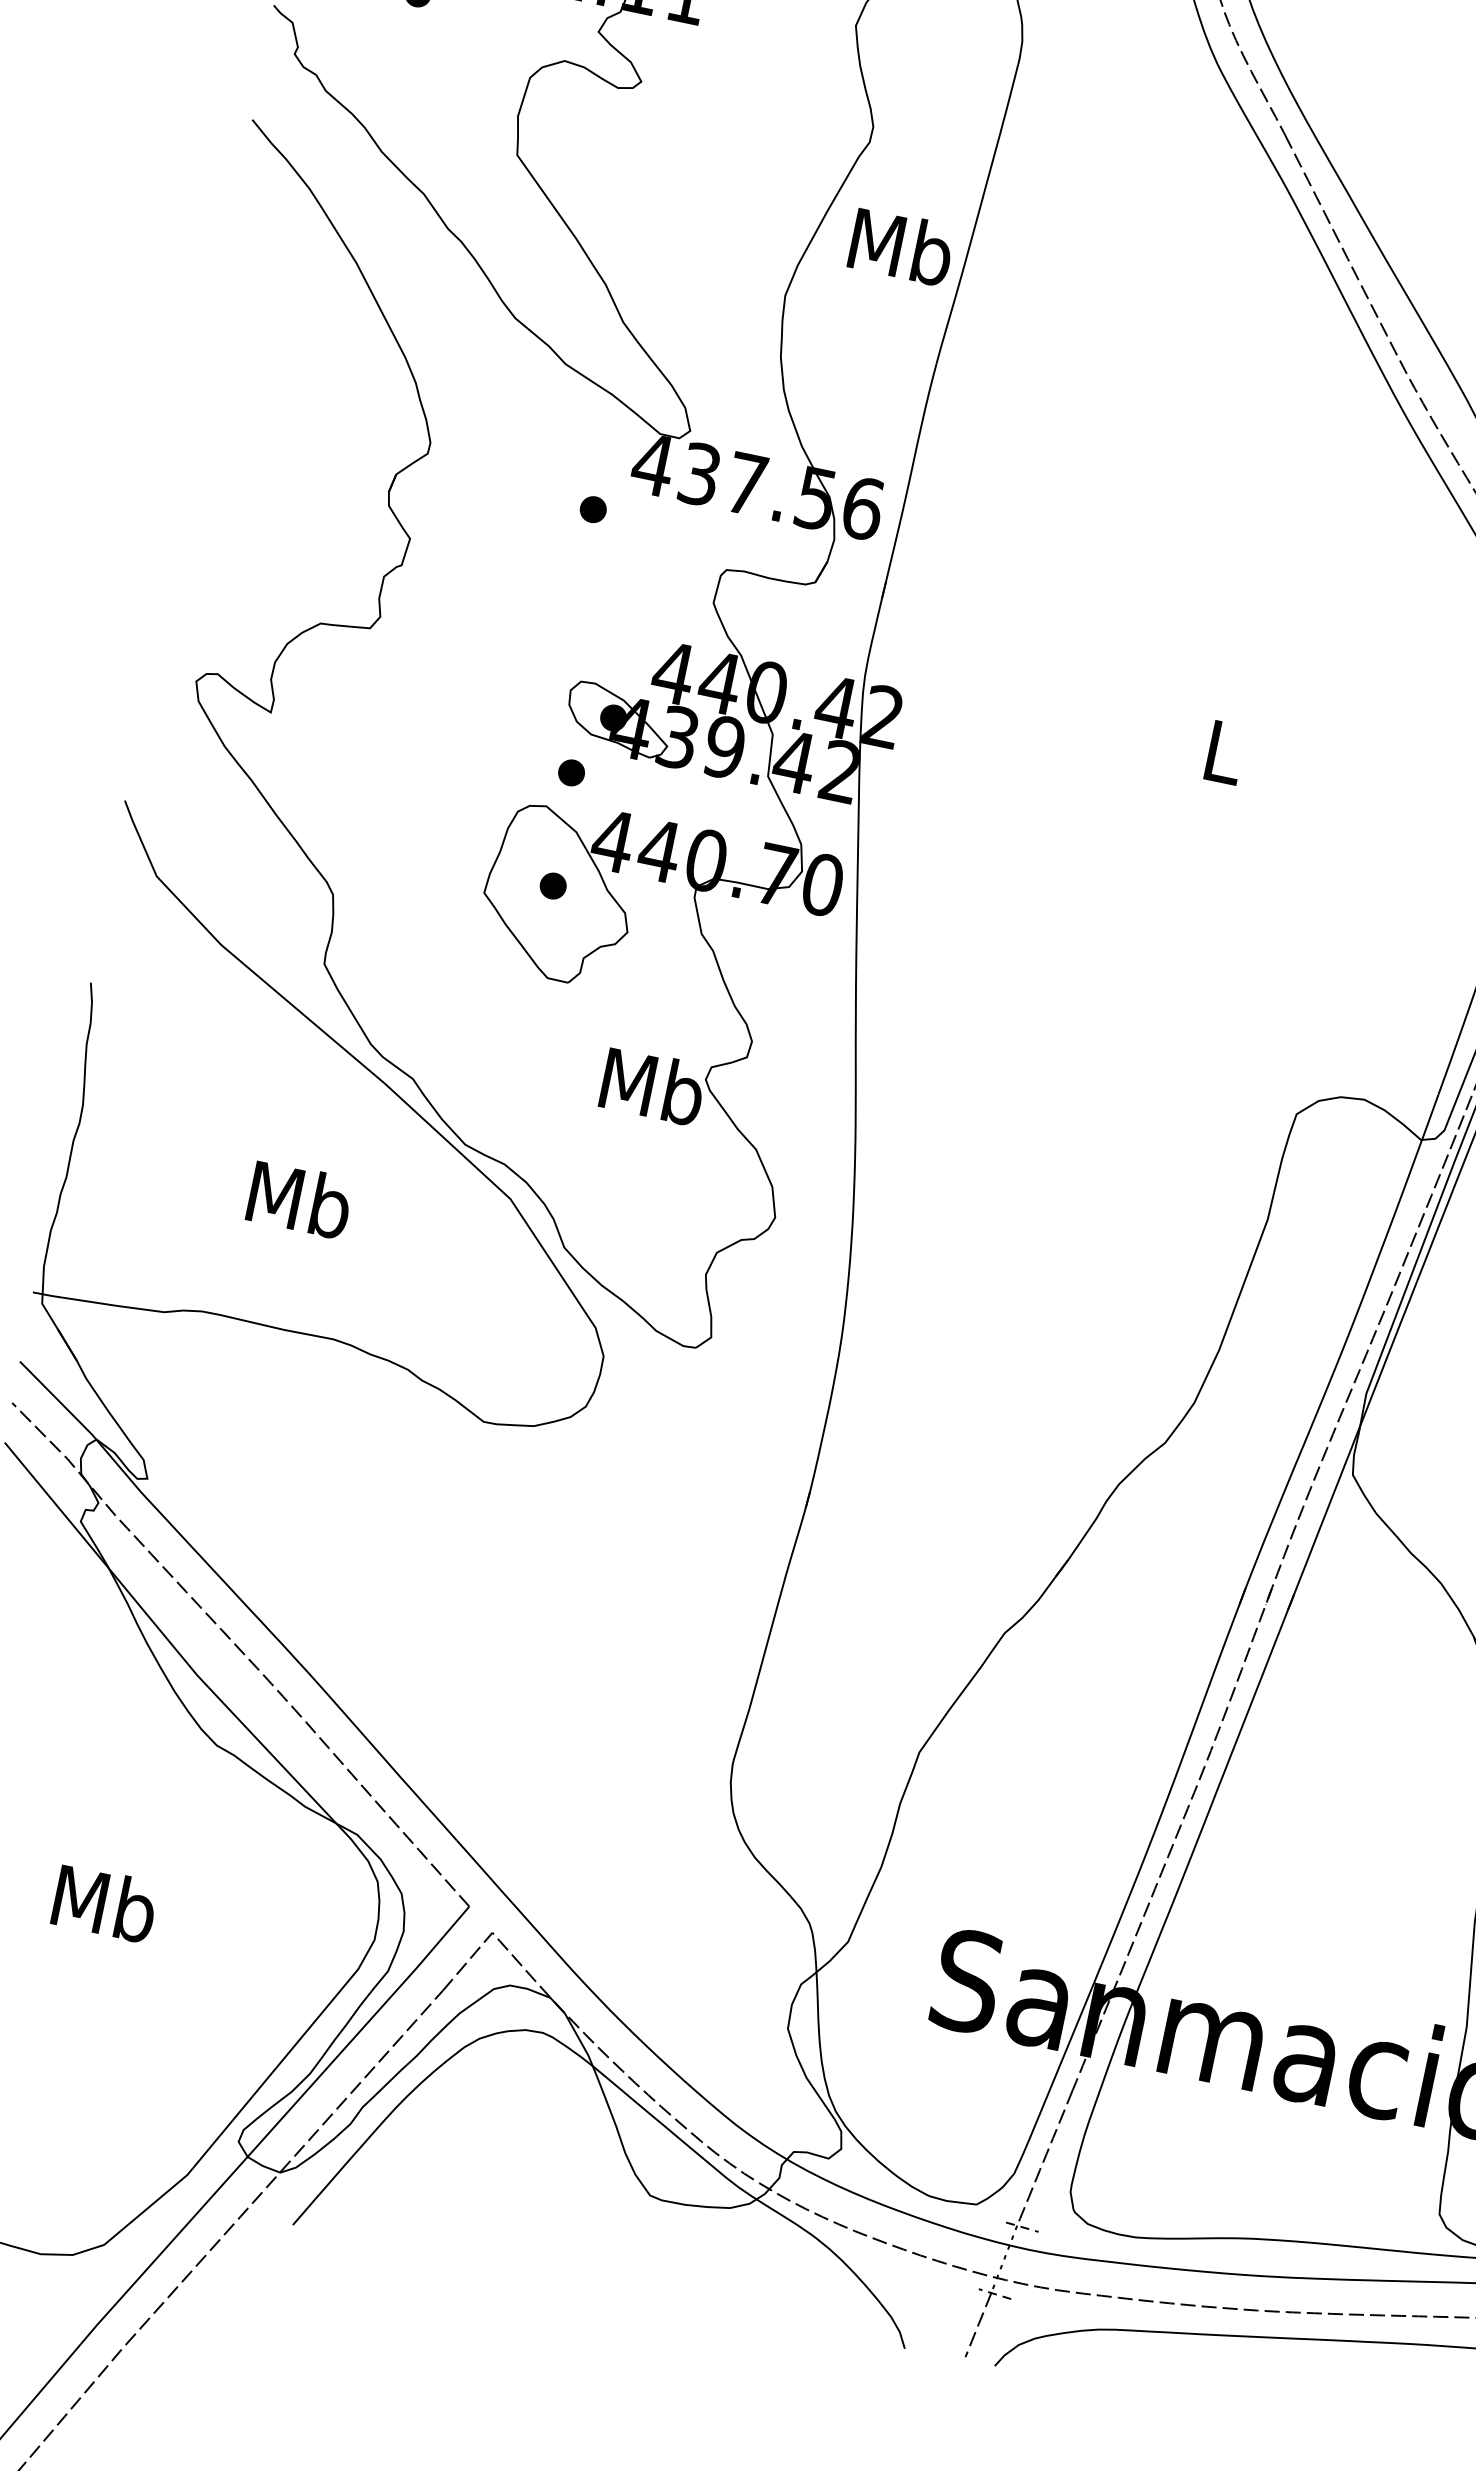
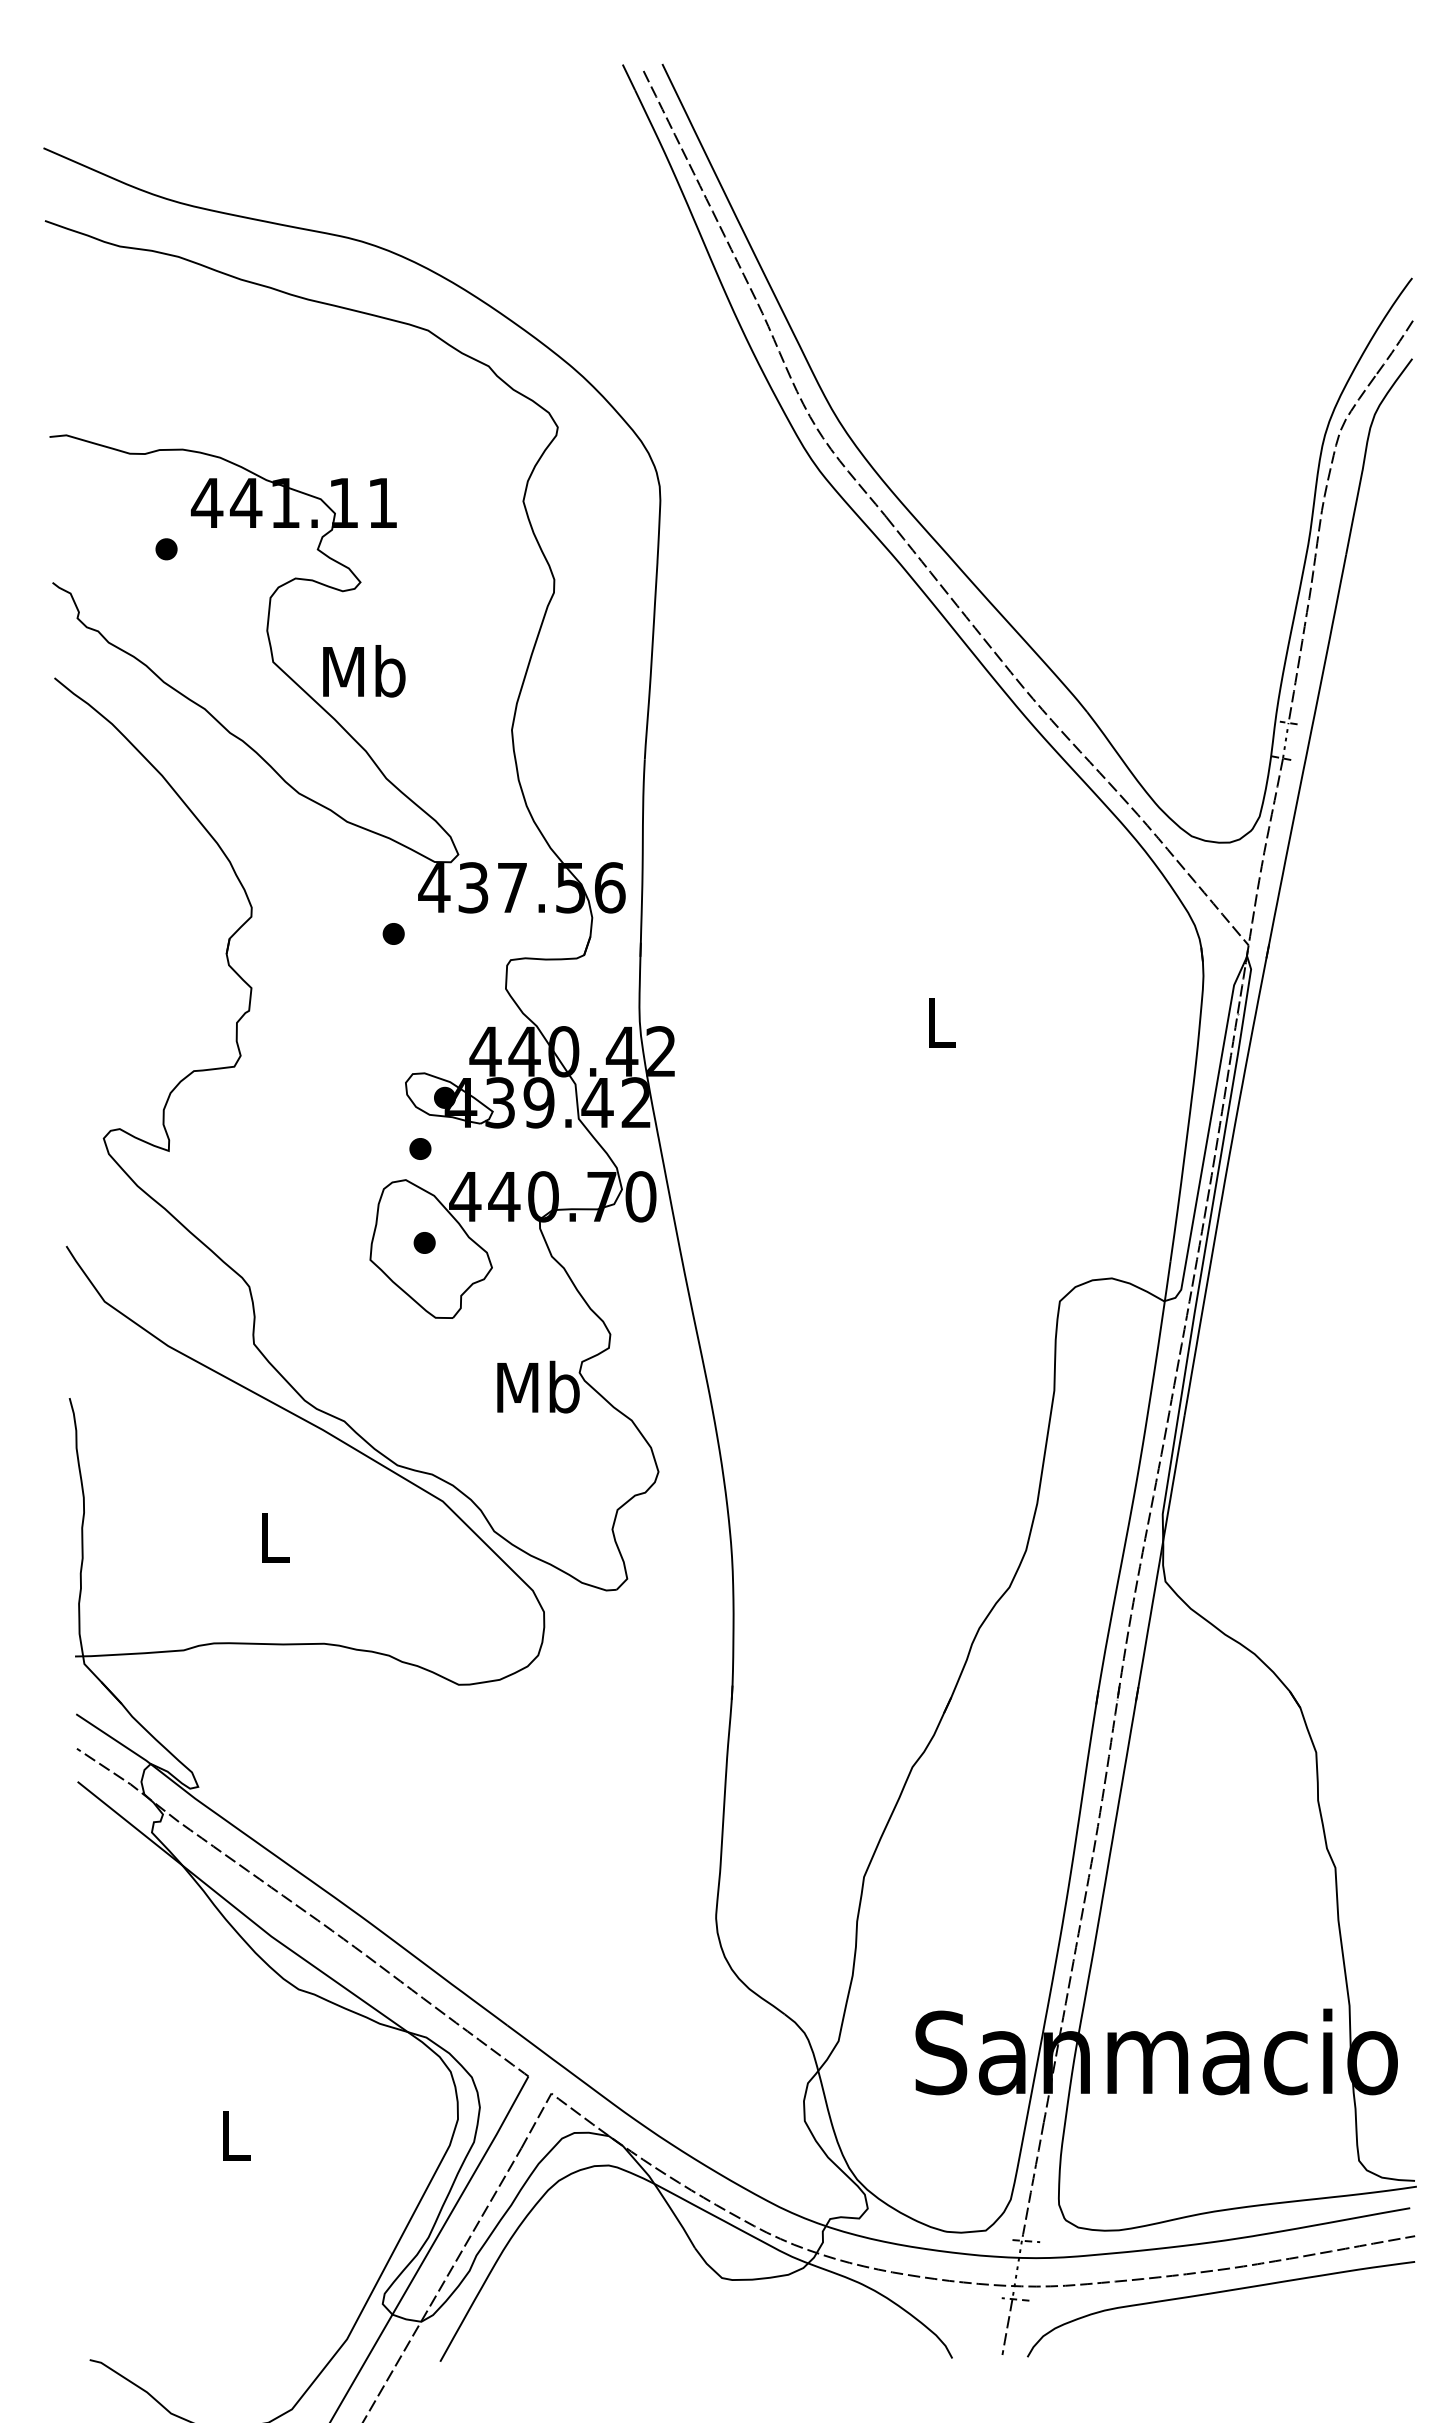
text: (901, 247) -> (364, 671), moved
text: (299, 1199) -> (273, 1537), Mb -> L
text: (105, 1902) -> (235, 2134), Mb -> L

